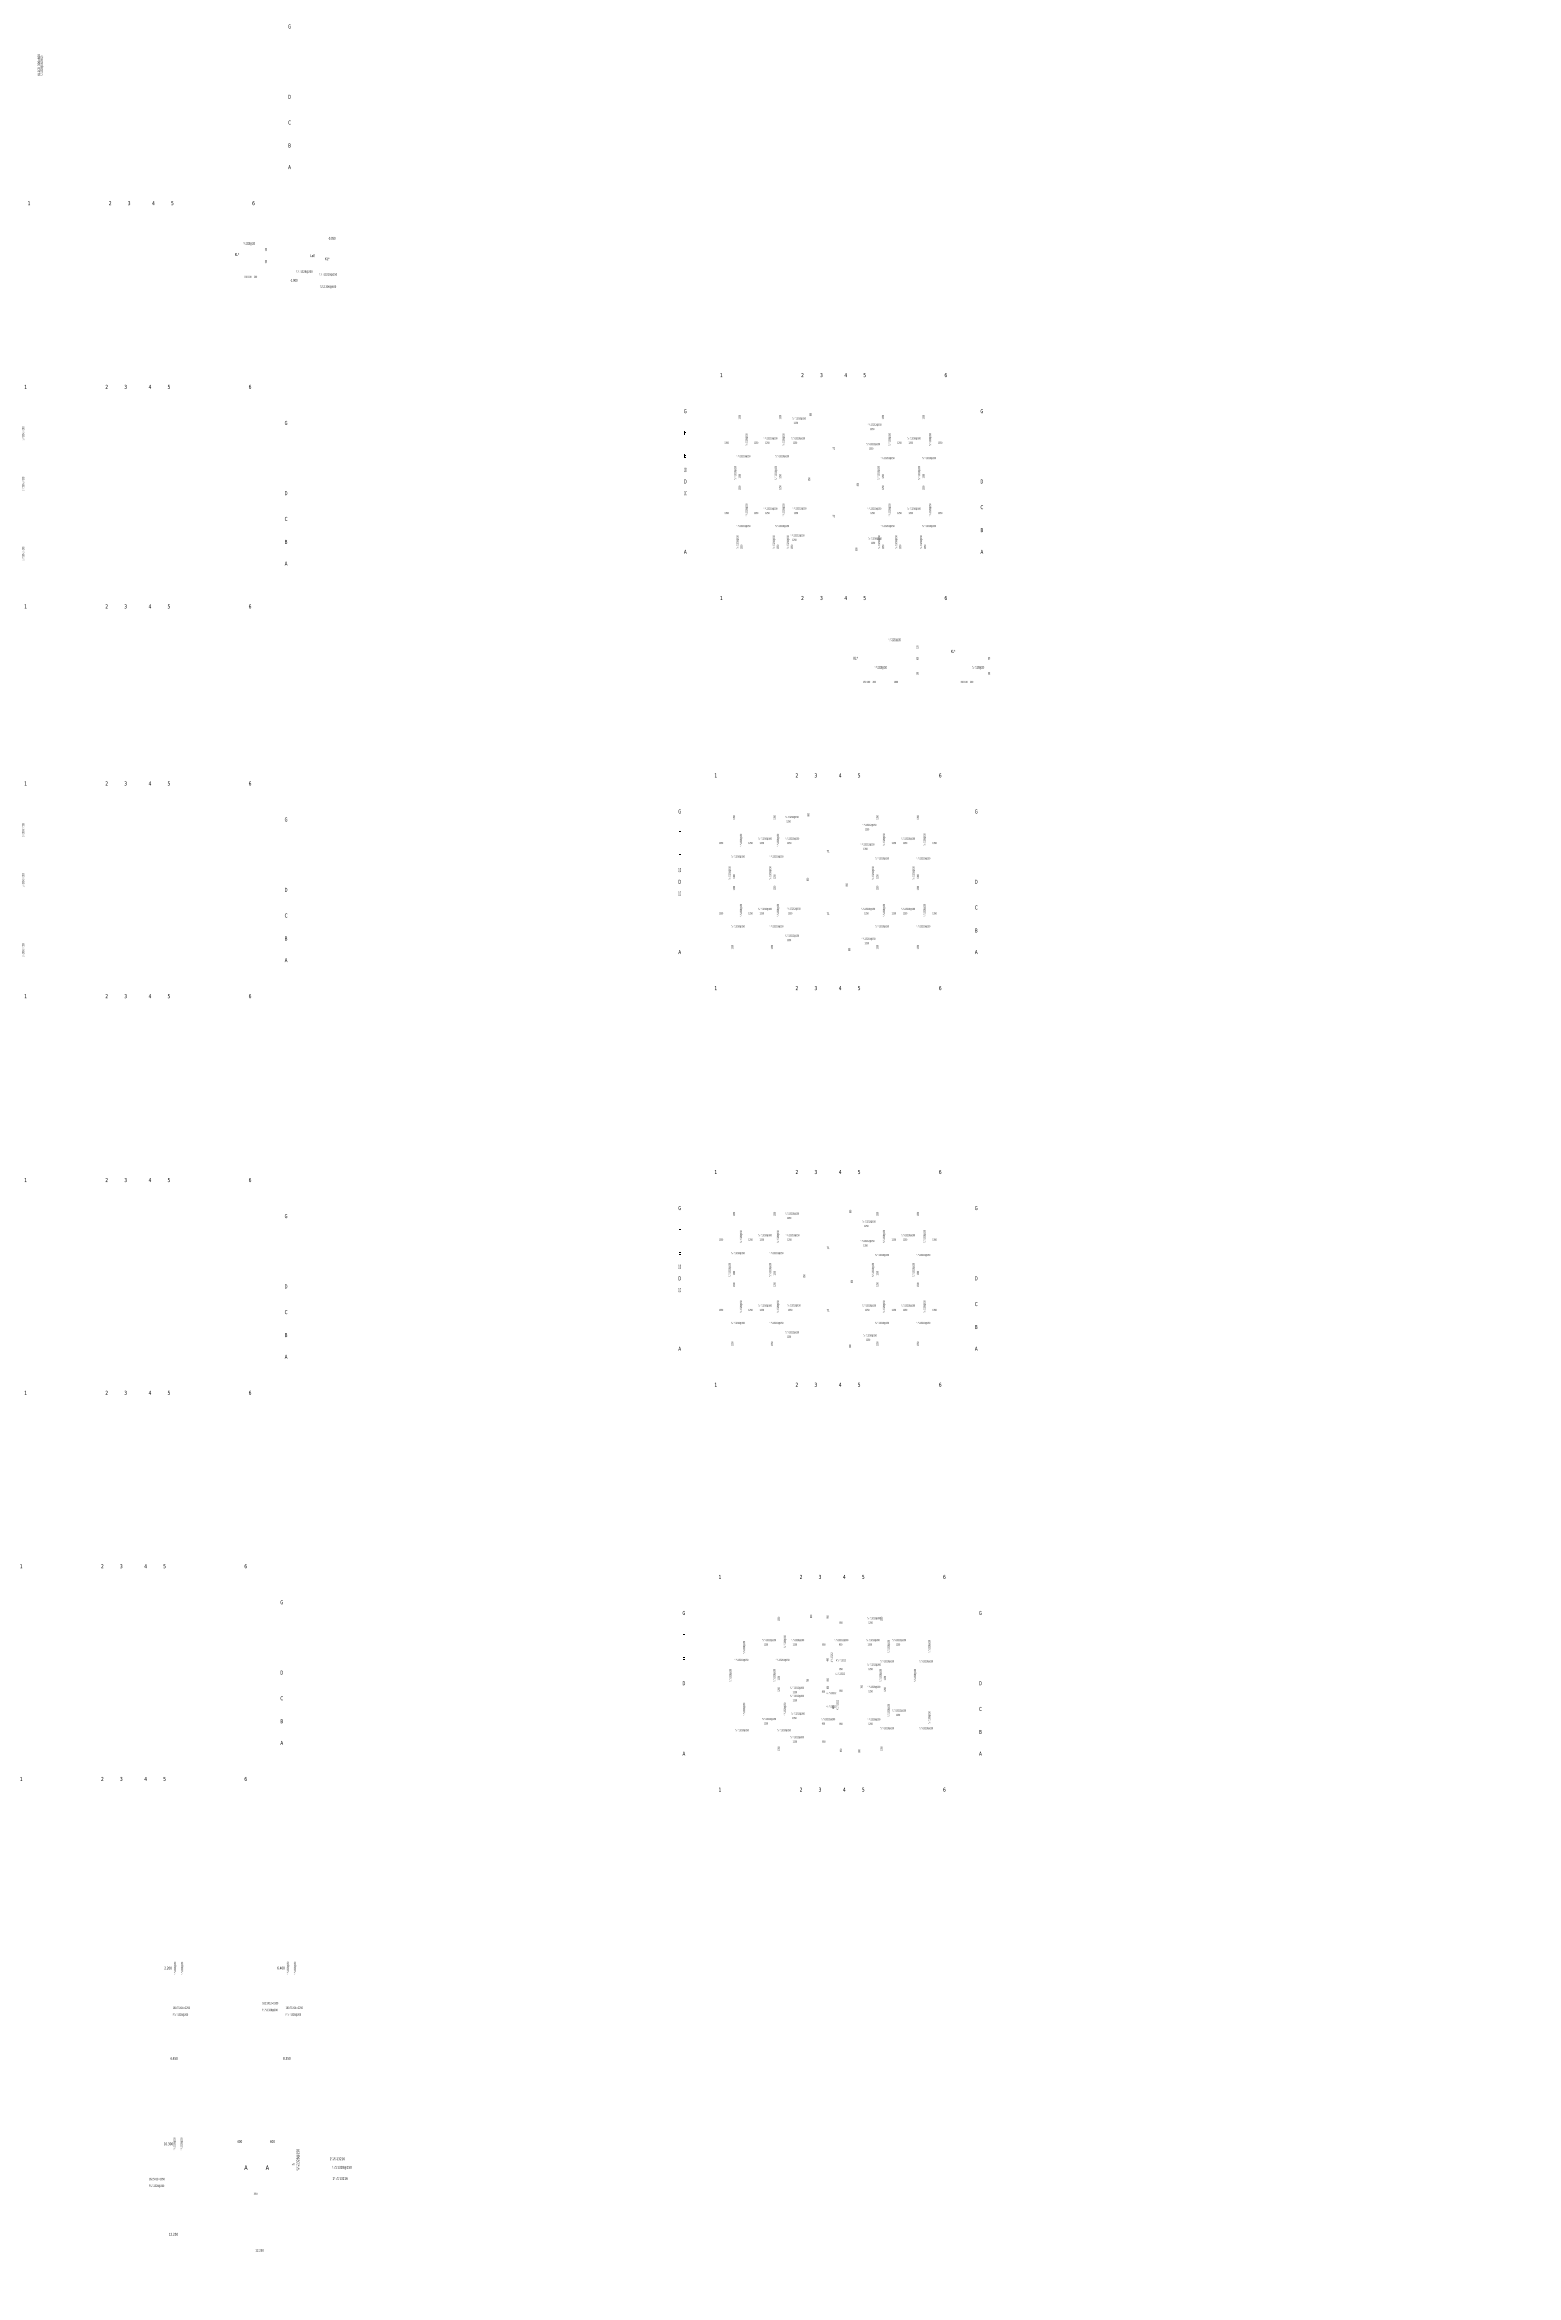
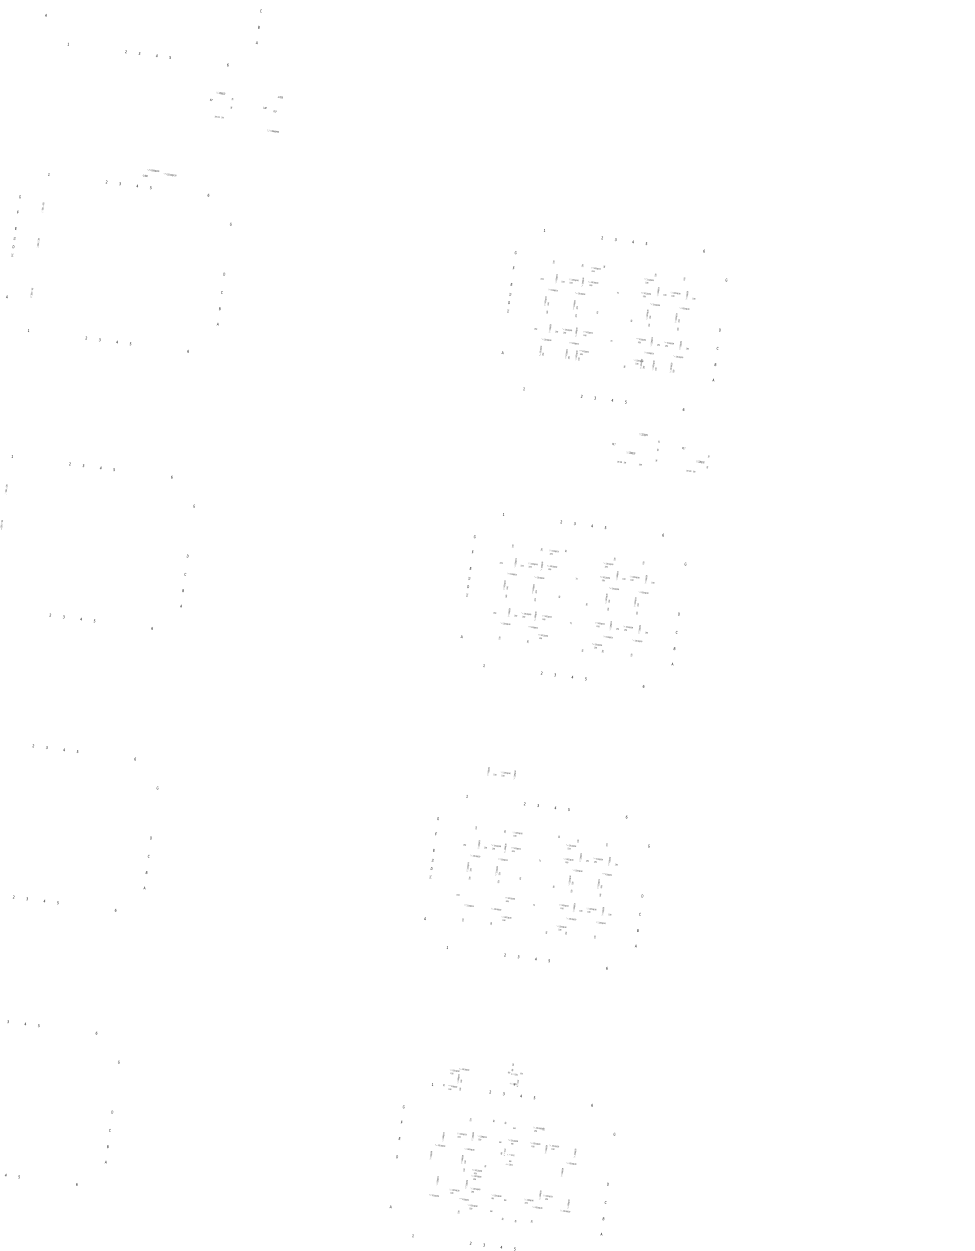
text: (313, 275) -> (159, 174), moved
text: (759, 1306) -> (501, 773), moved
text: (876, 1676) -> (455, 1079), moved
text: (832, 1693) -> (515, 1074), moved

